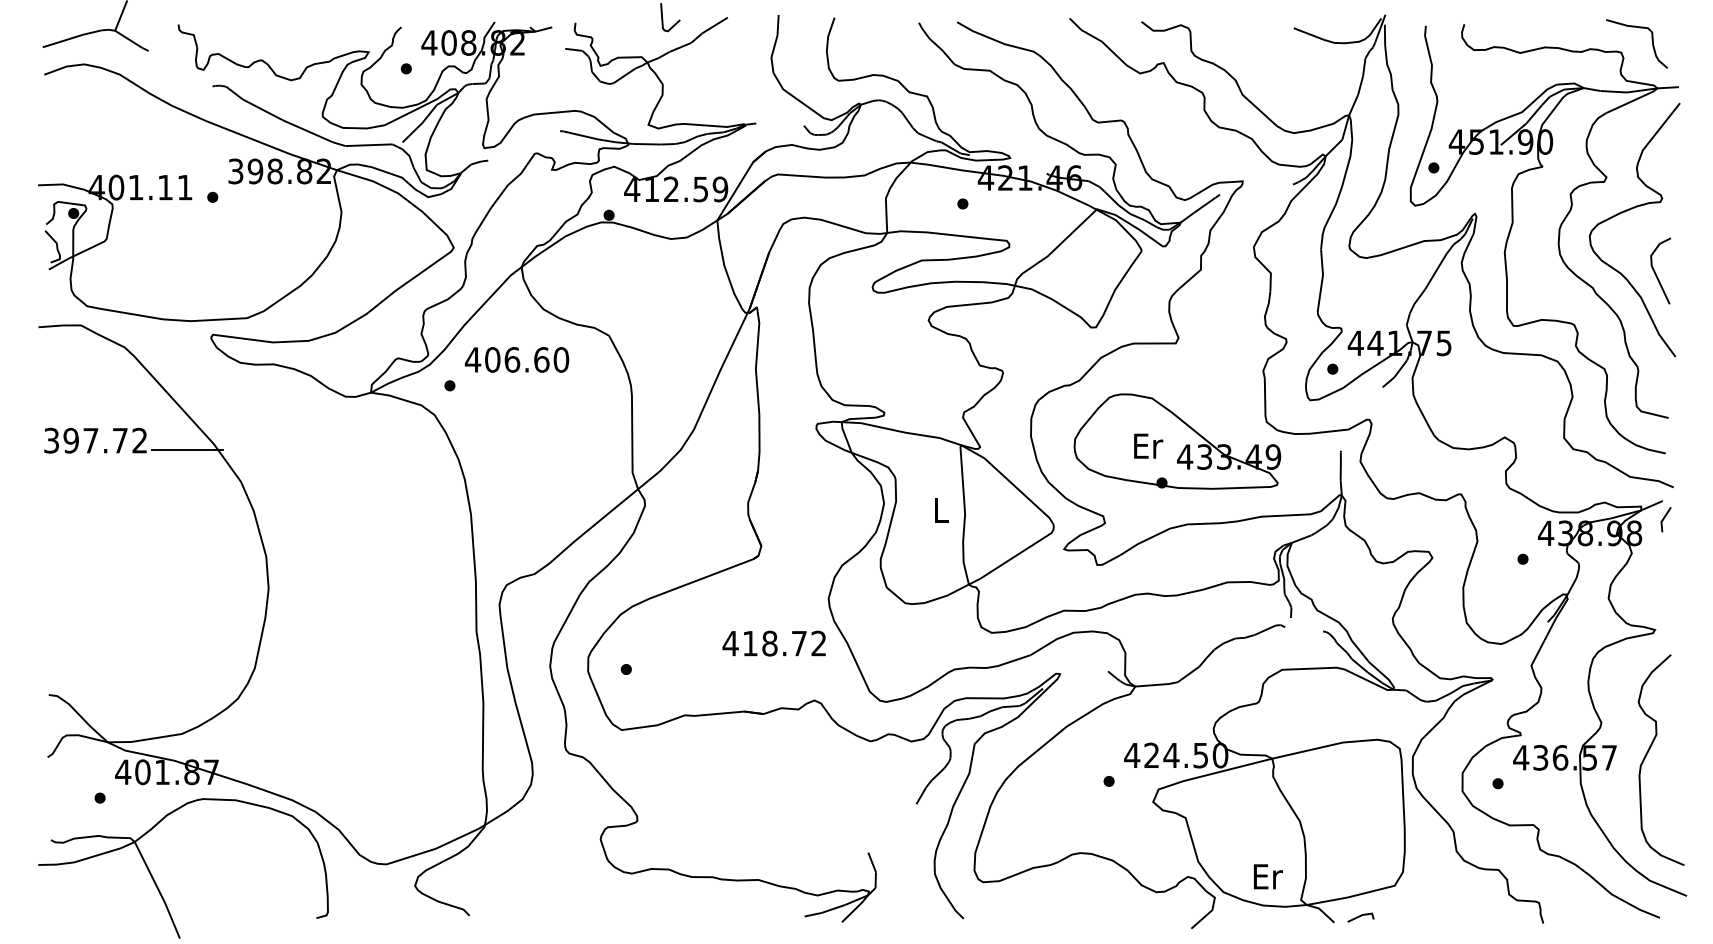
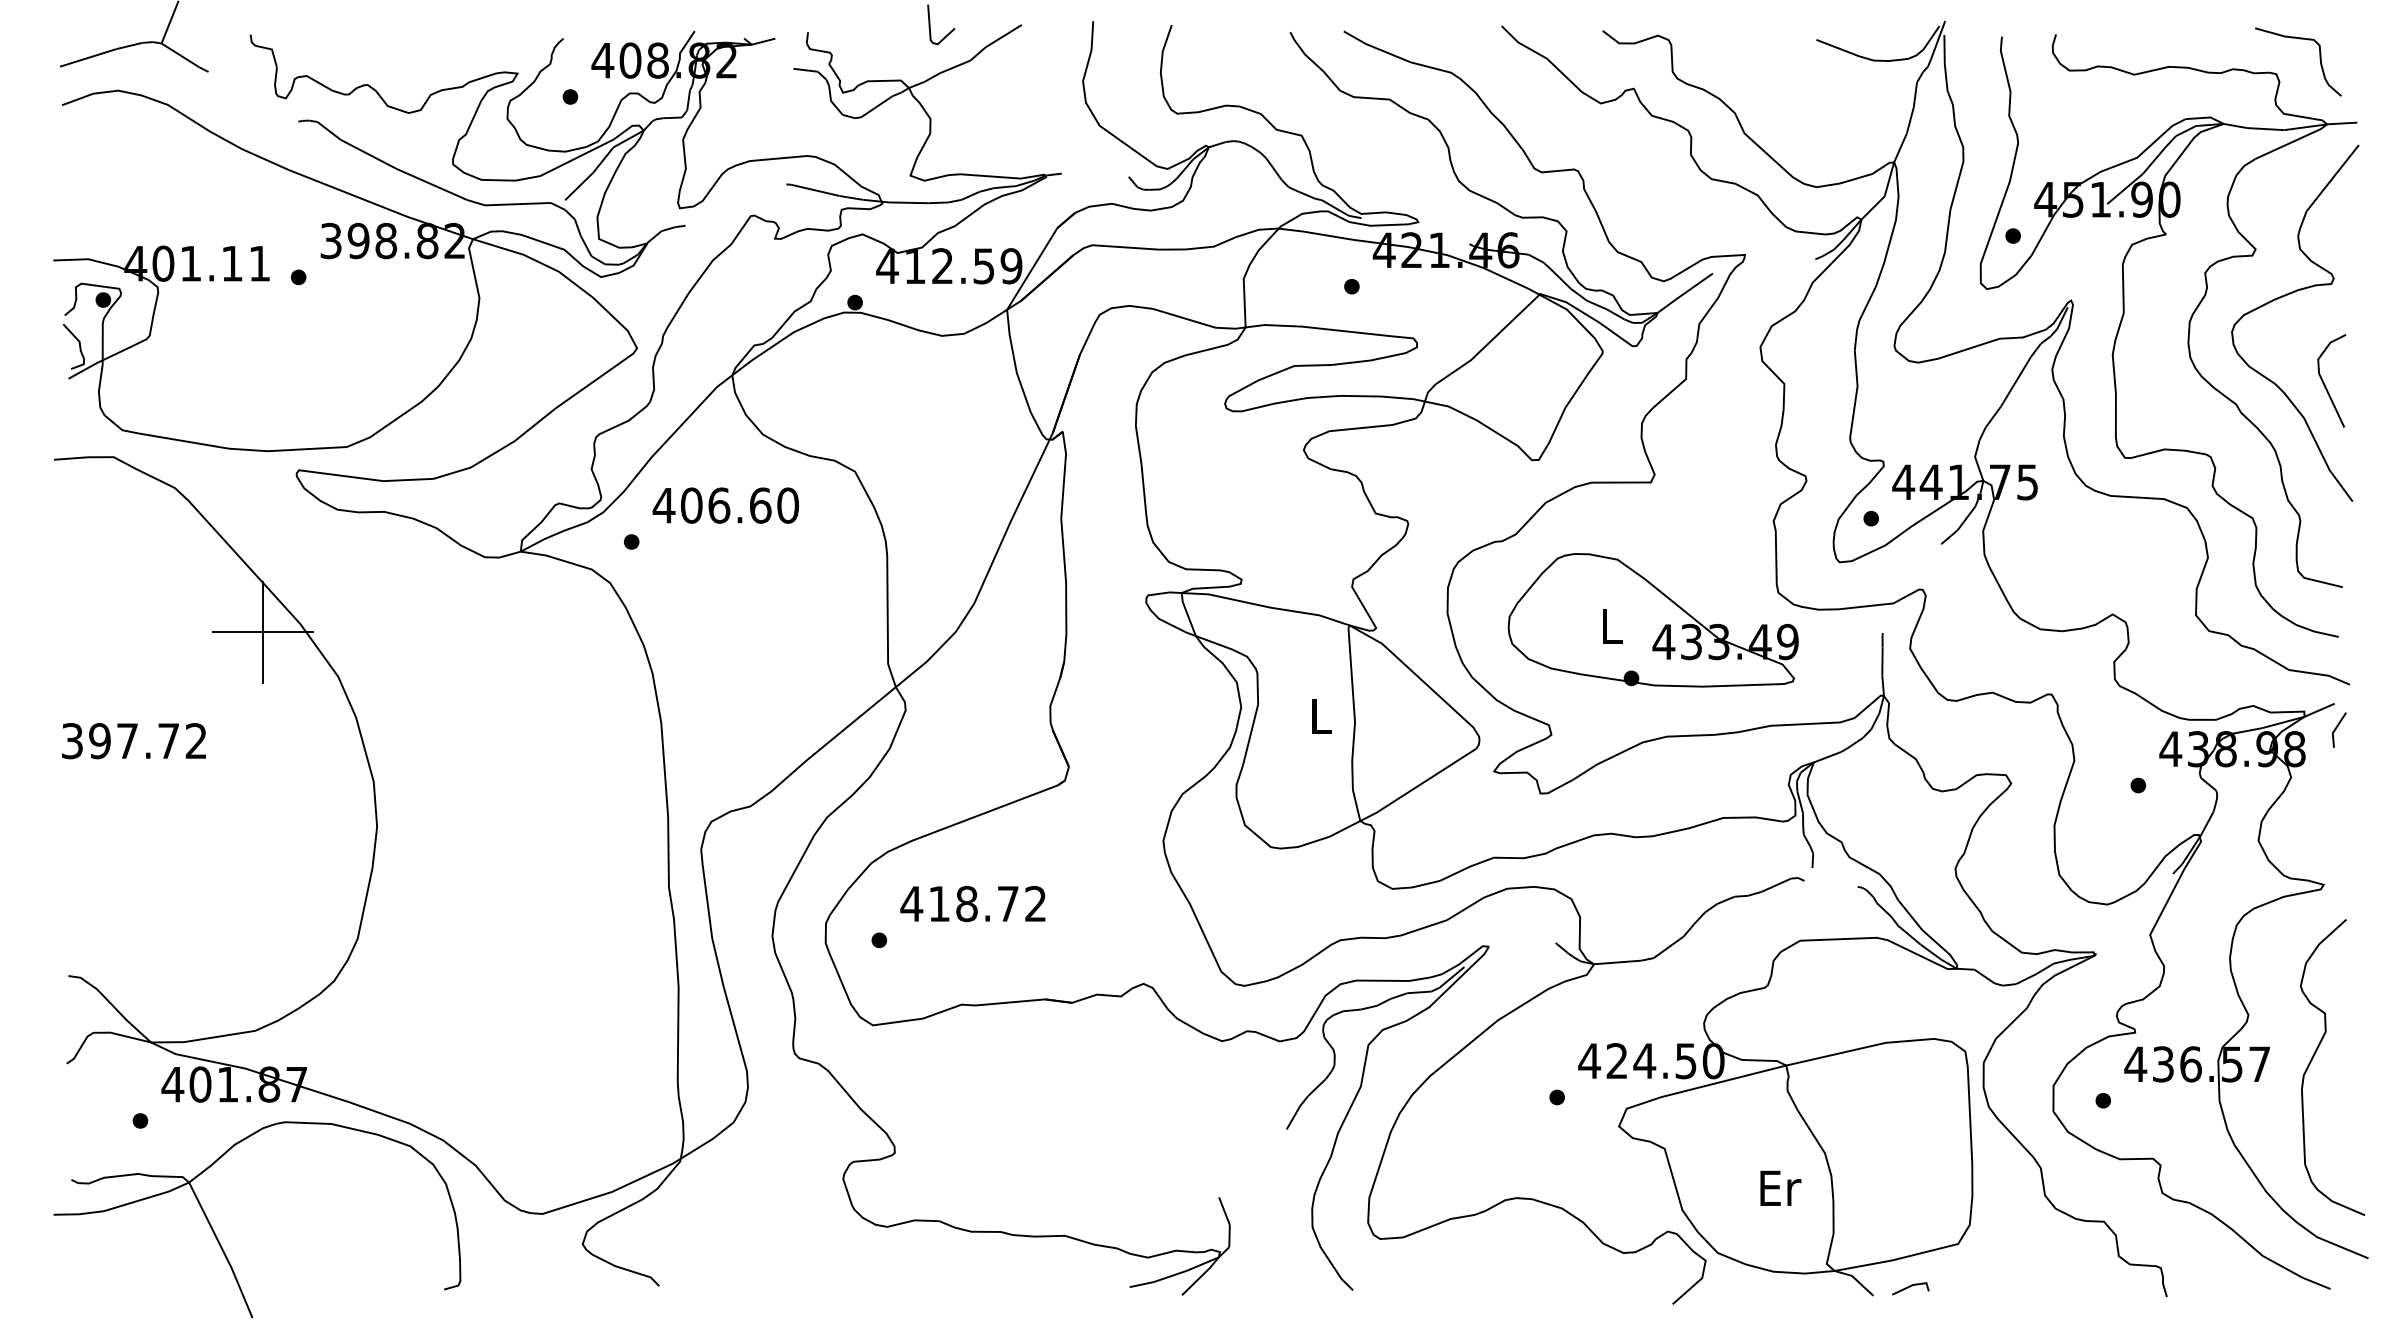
text: (95, 441) -> (133, 741), moved
text: (1148, 446) -> (1612, 626), Er -> L
line: (187, 450) -> (263, 632), added
text: (773, 643) -> (972, 903), moved
text: (1268, 876) -> (1780, 1187), moved

